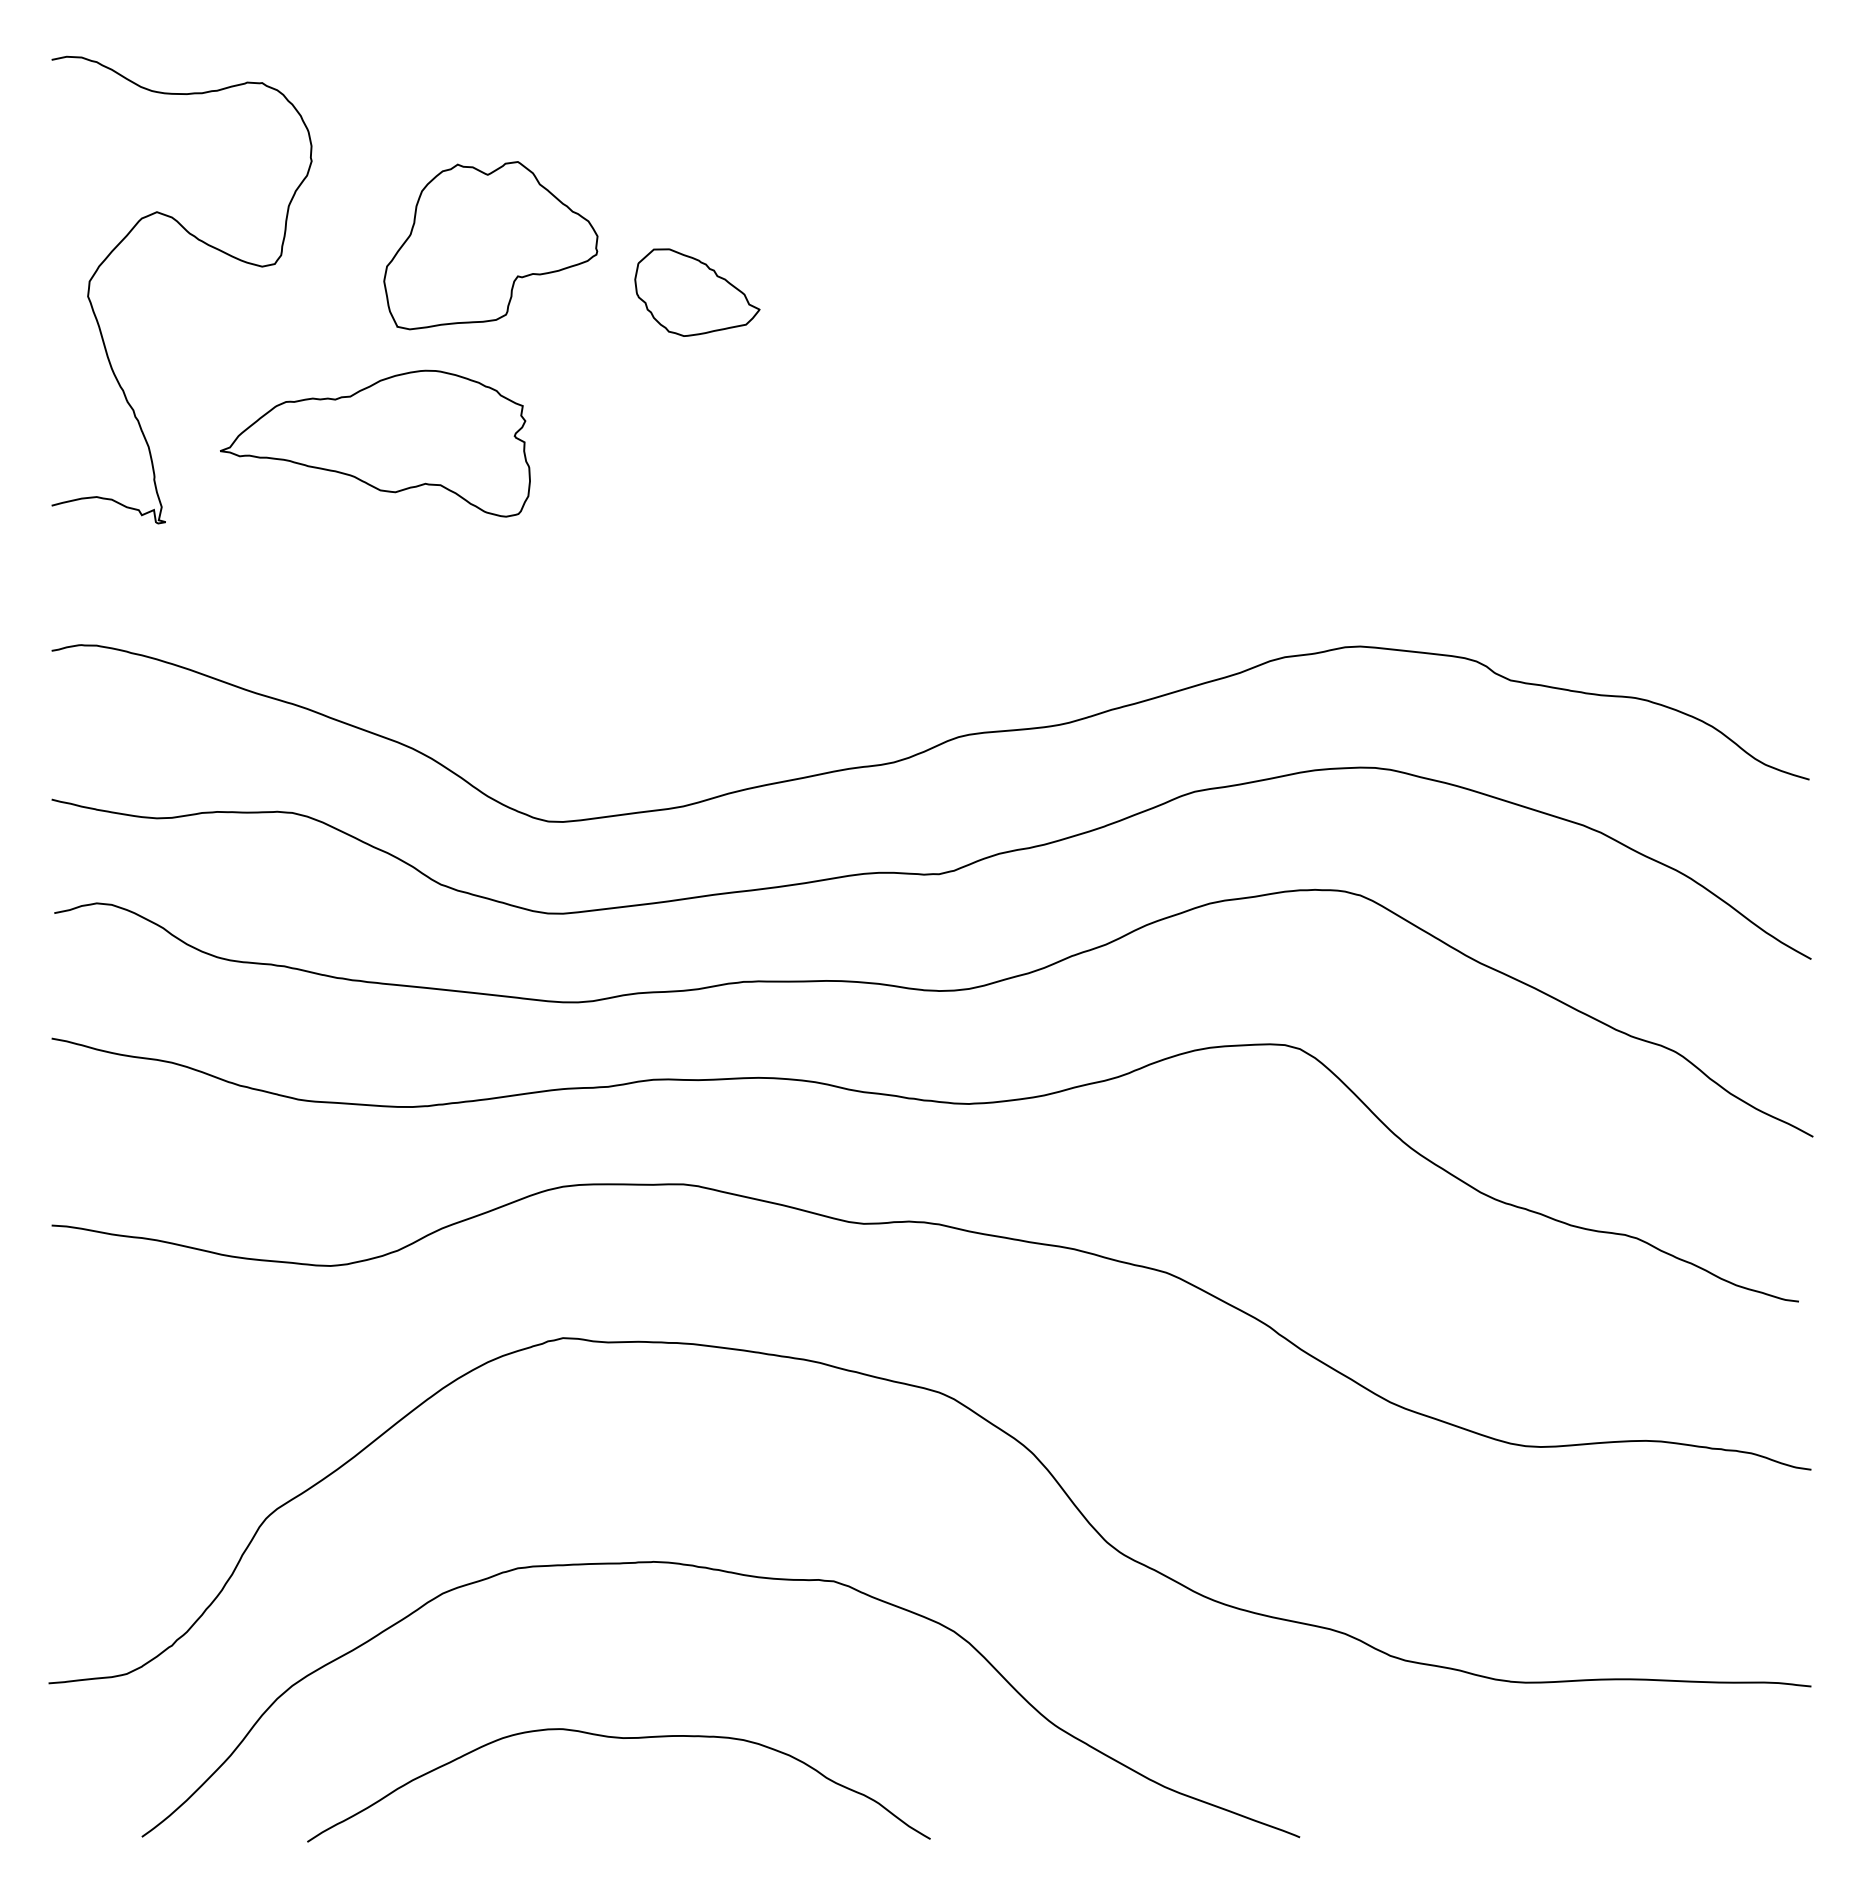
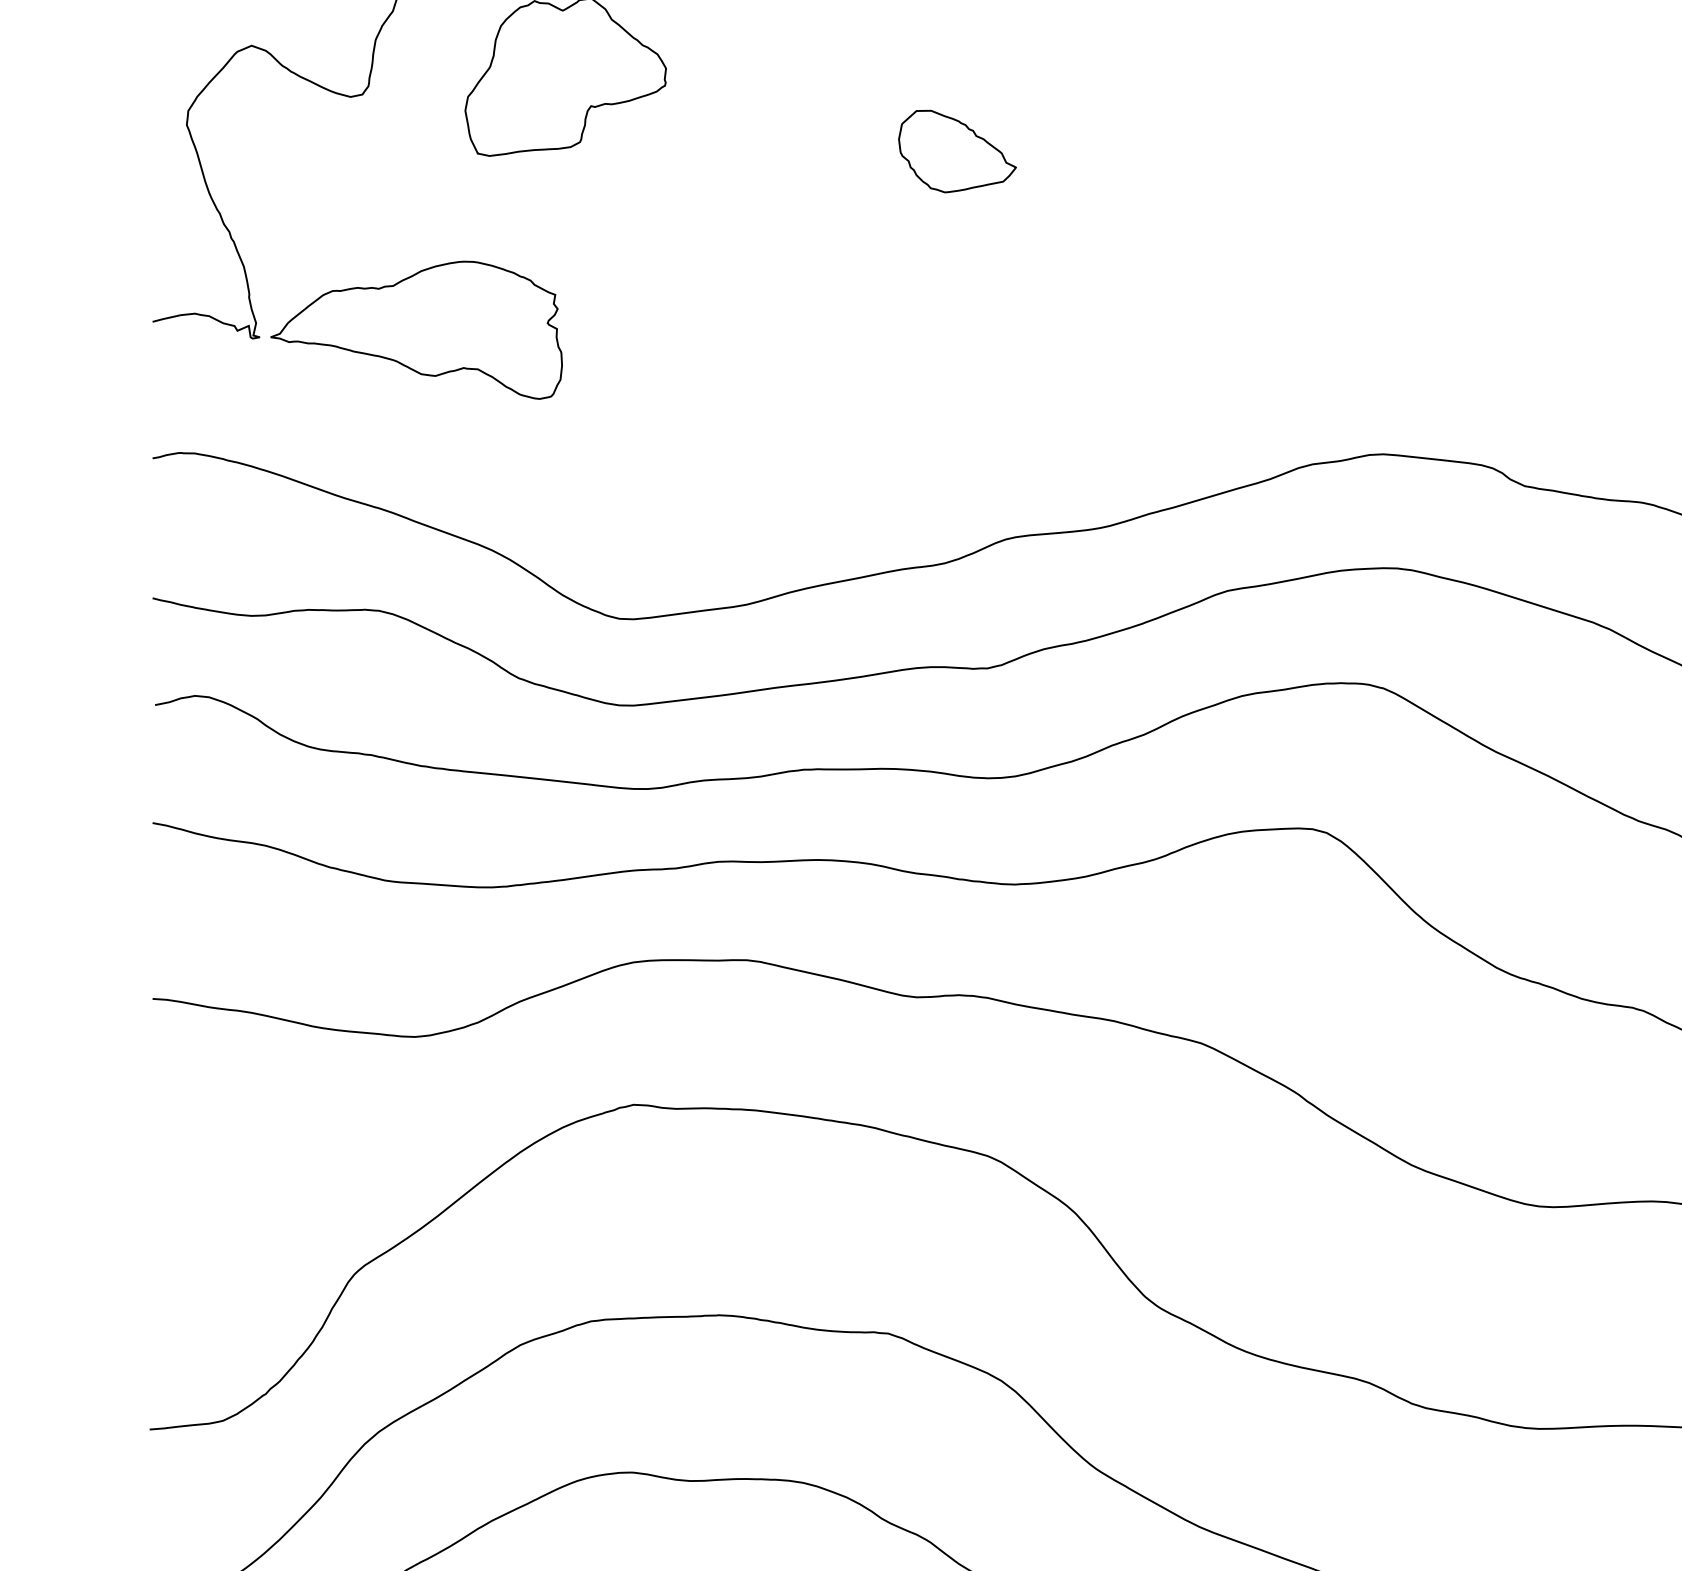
part: (697, 292) -> (957, 151), moved
part: (375, 443) -> (416, 330), moved

